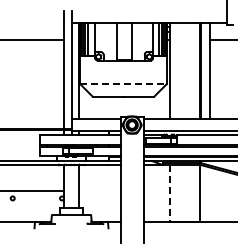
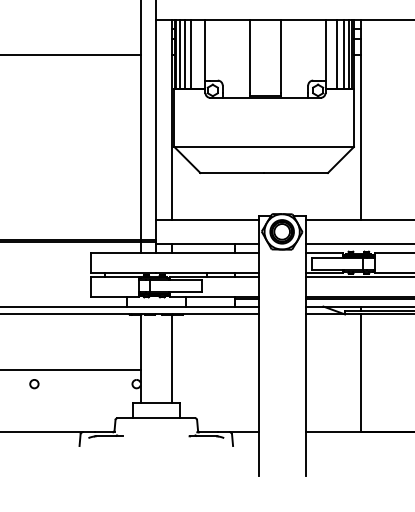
line: (123, 84) -> (264, 147), dashed -> solid
line: (170, 193) -> (361, 373), dashed -> solid

